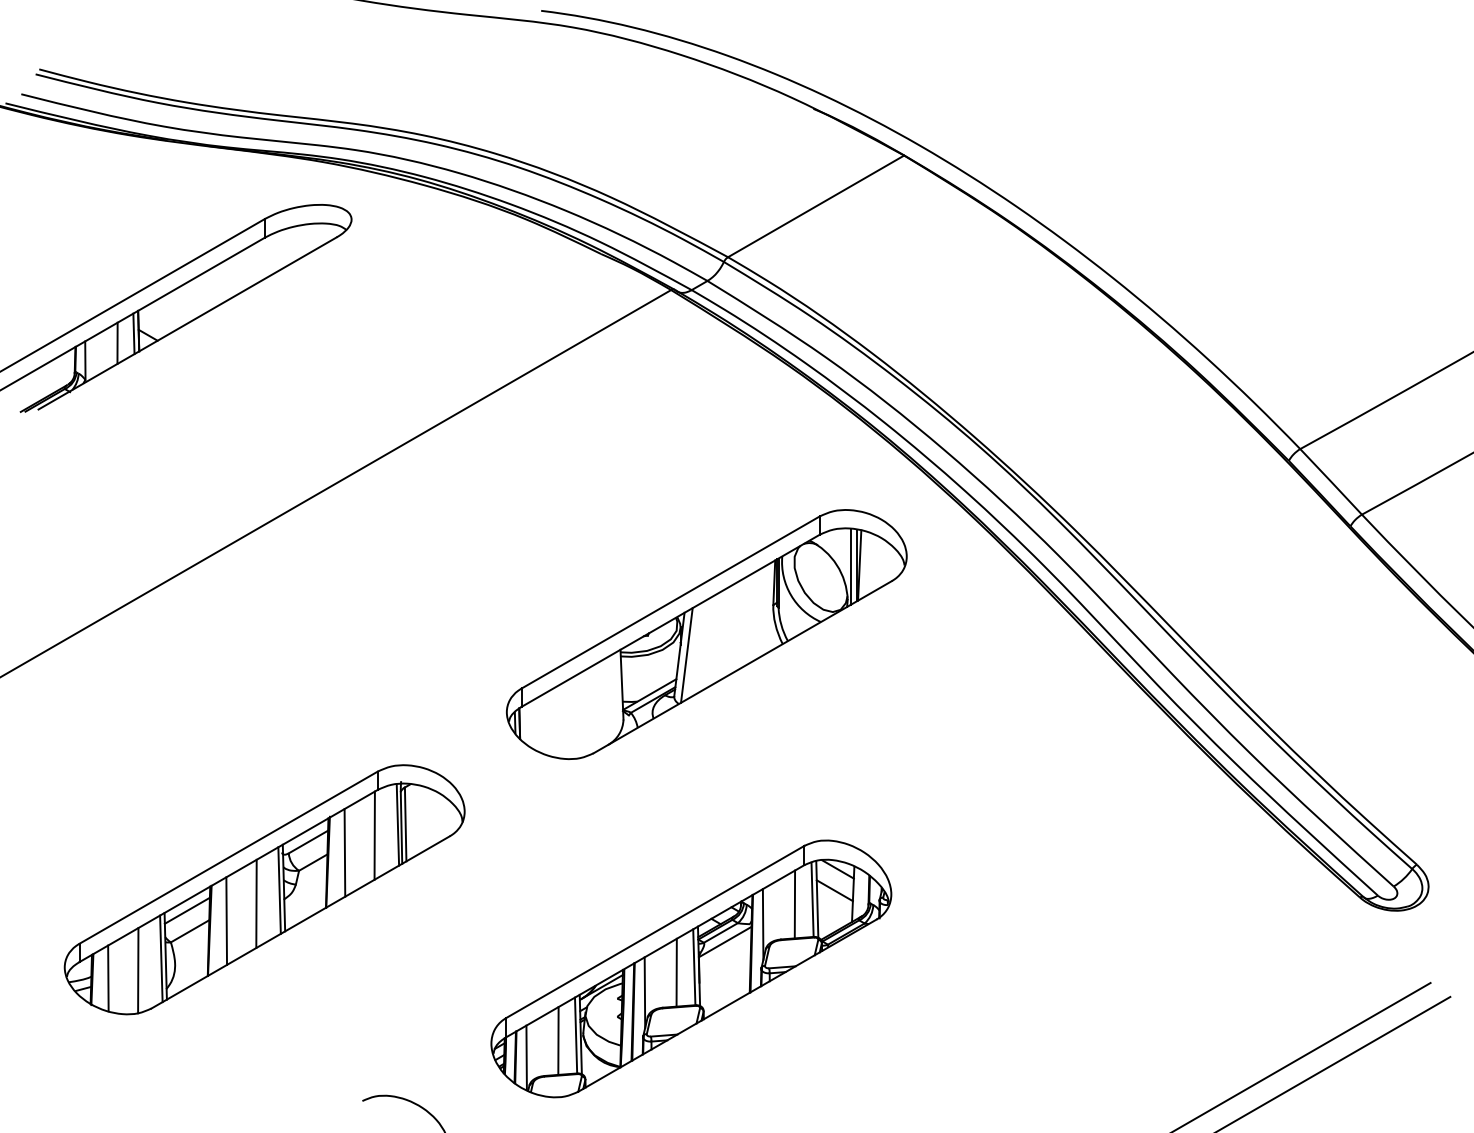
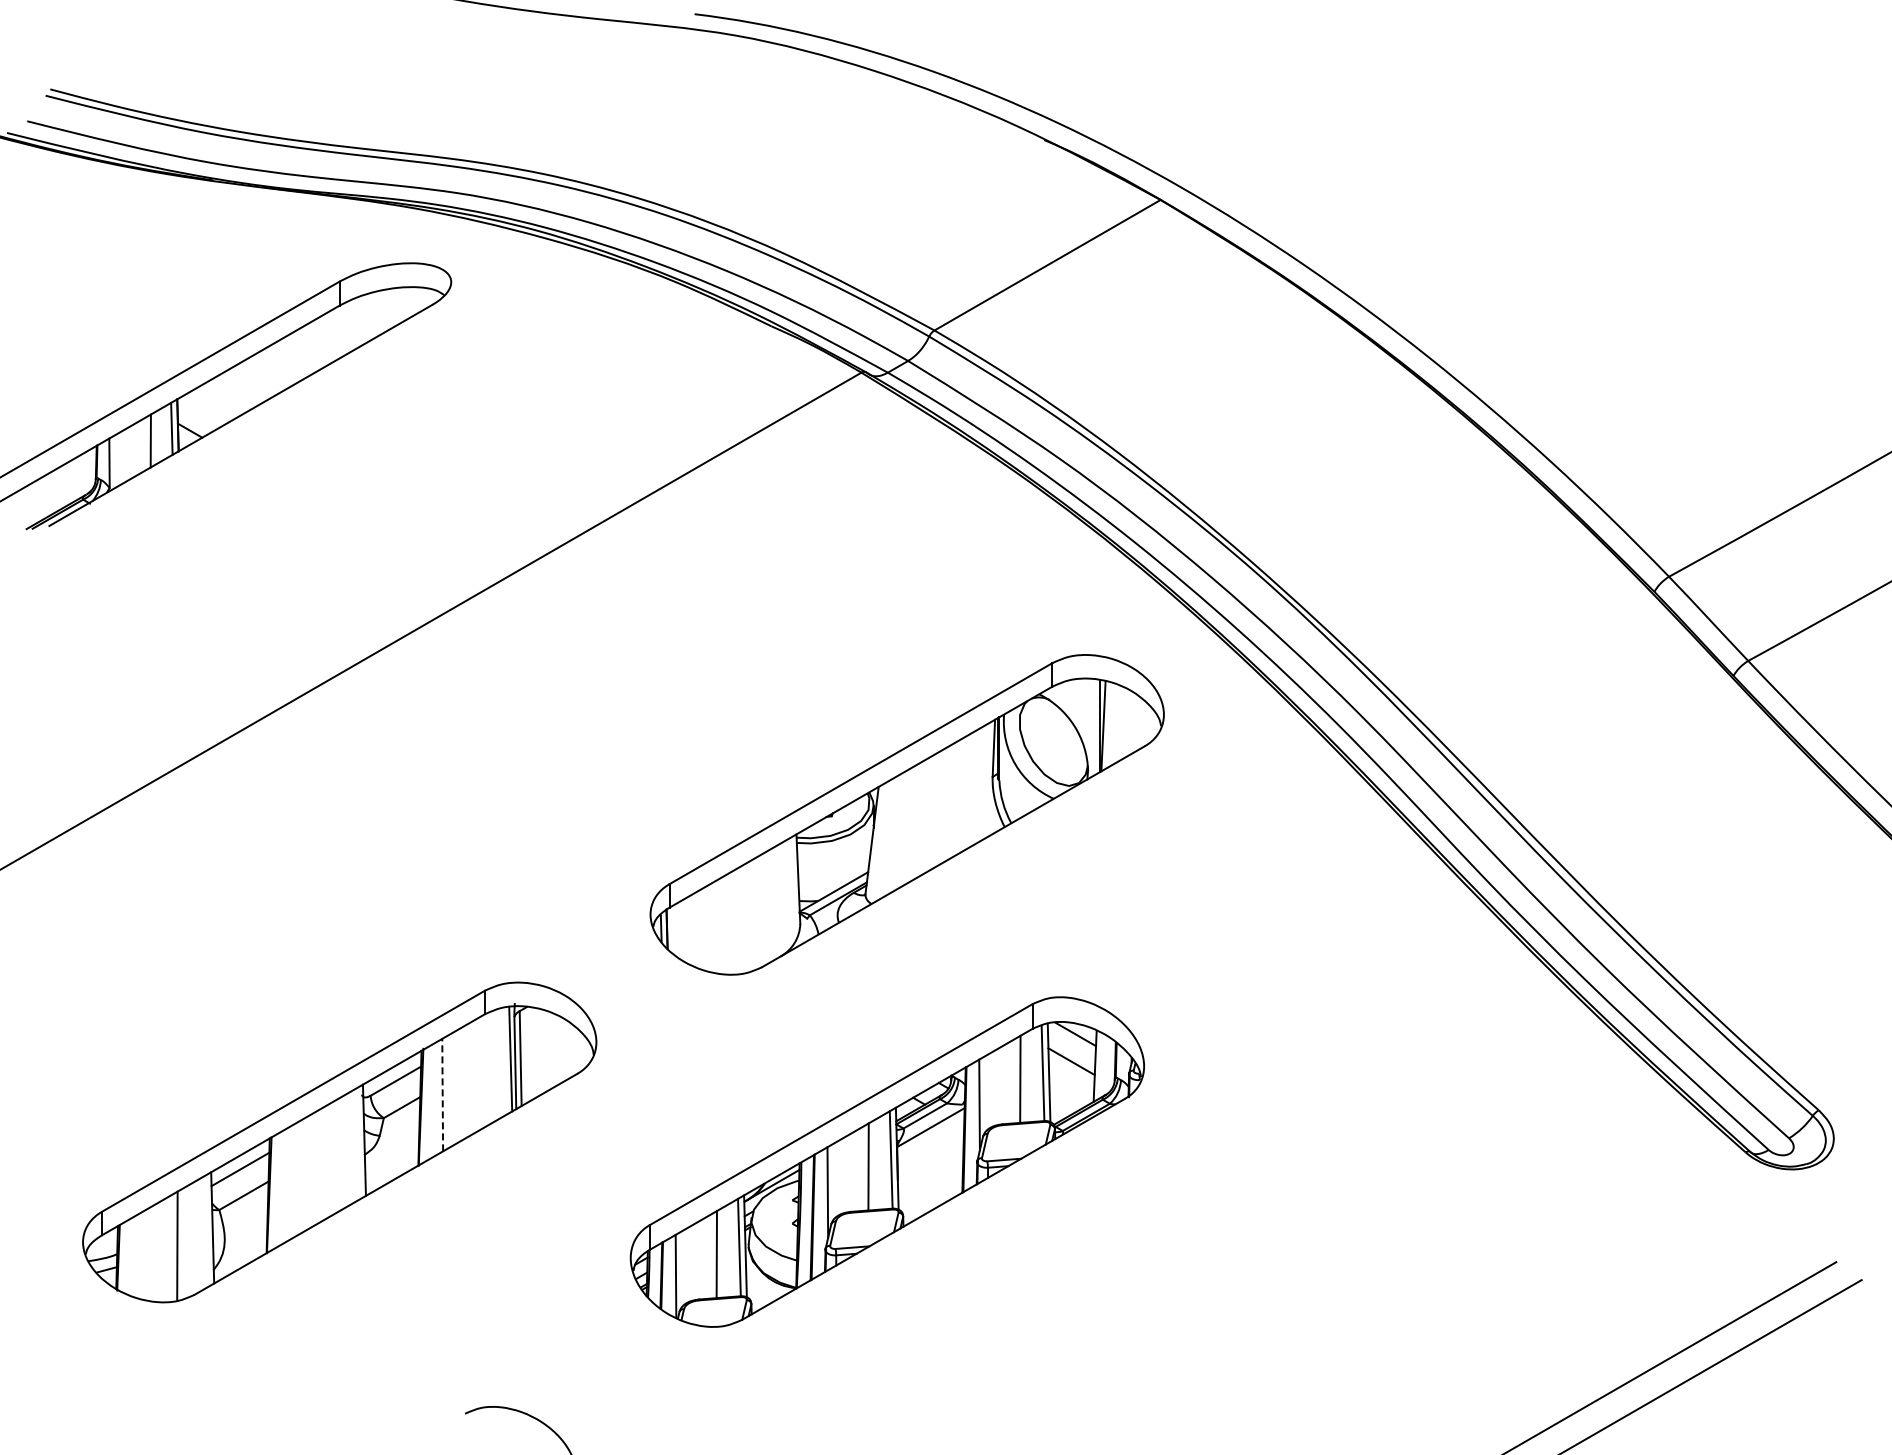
line: (851, 566) -> (1092, 727), removed
line: (686, 655) -> (881, 841), removed
line: (374, 835) -> (480, 1072), removed
line: (344, 852) -> (442, 1094), solid -> dashed
line: (279, 890) -> (358, 1143), removed
line: (255, 903) -> (328, 1160), removed
line: (226, 920) -> (290, 1182), removed
line: (160, 958) -> (206, 1230), removed
part: (690, 968) -> (886, 1161), moved
line: (107, 978) -> (138, 1256), removed

